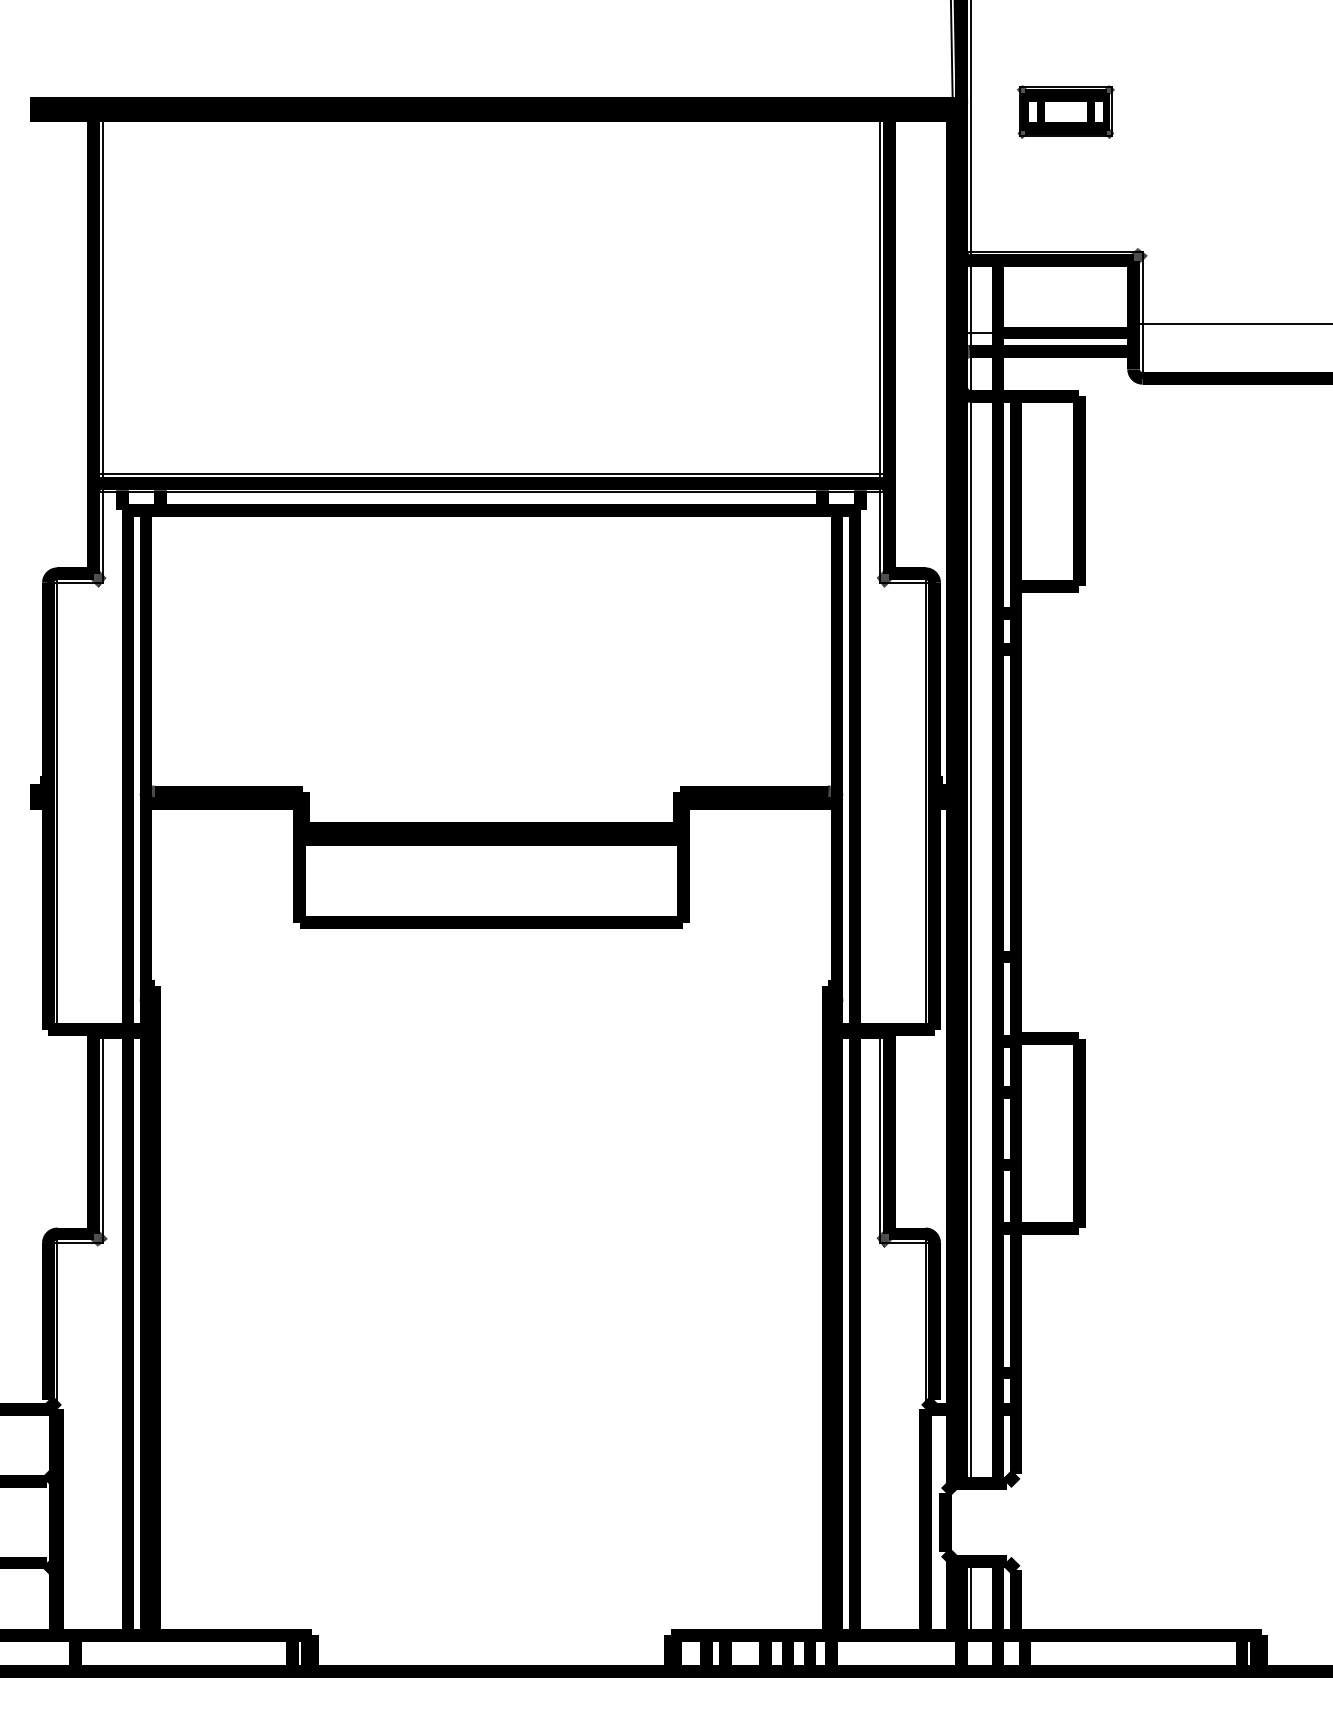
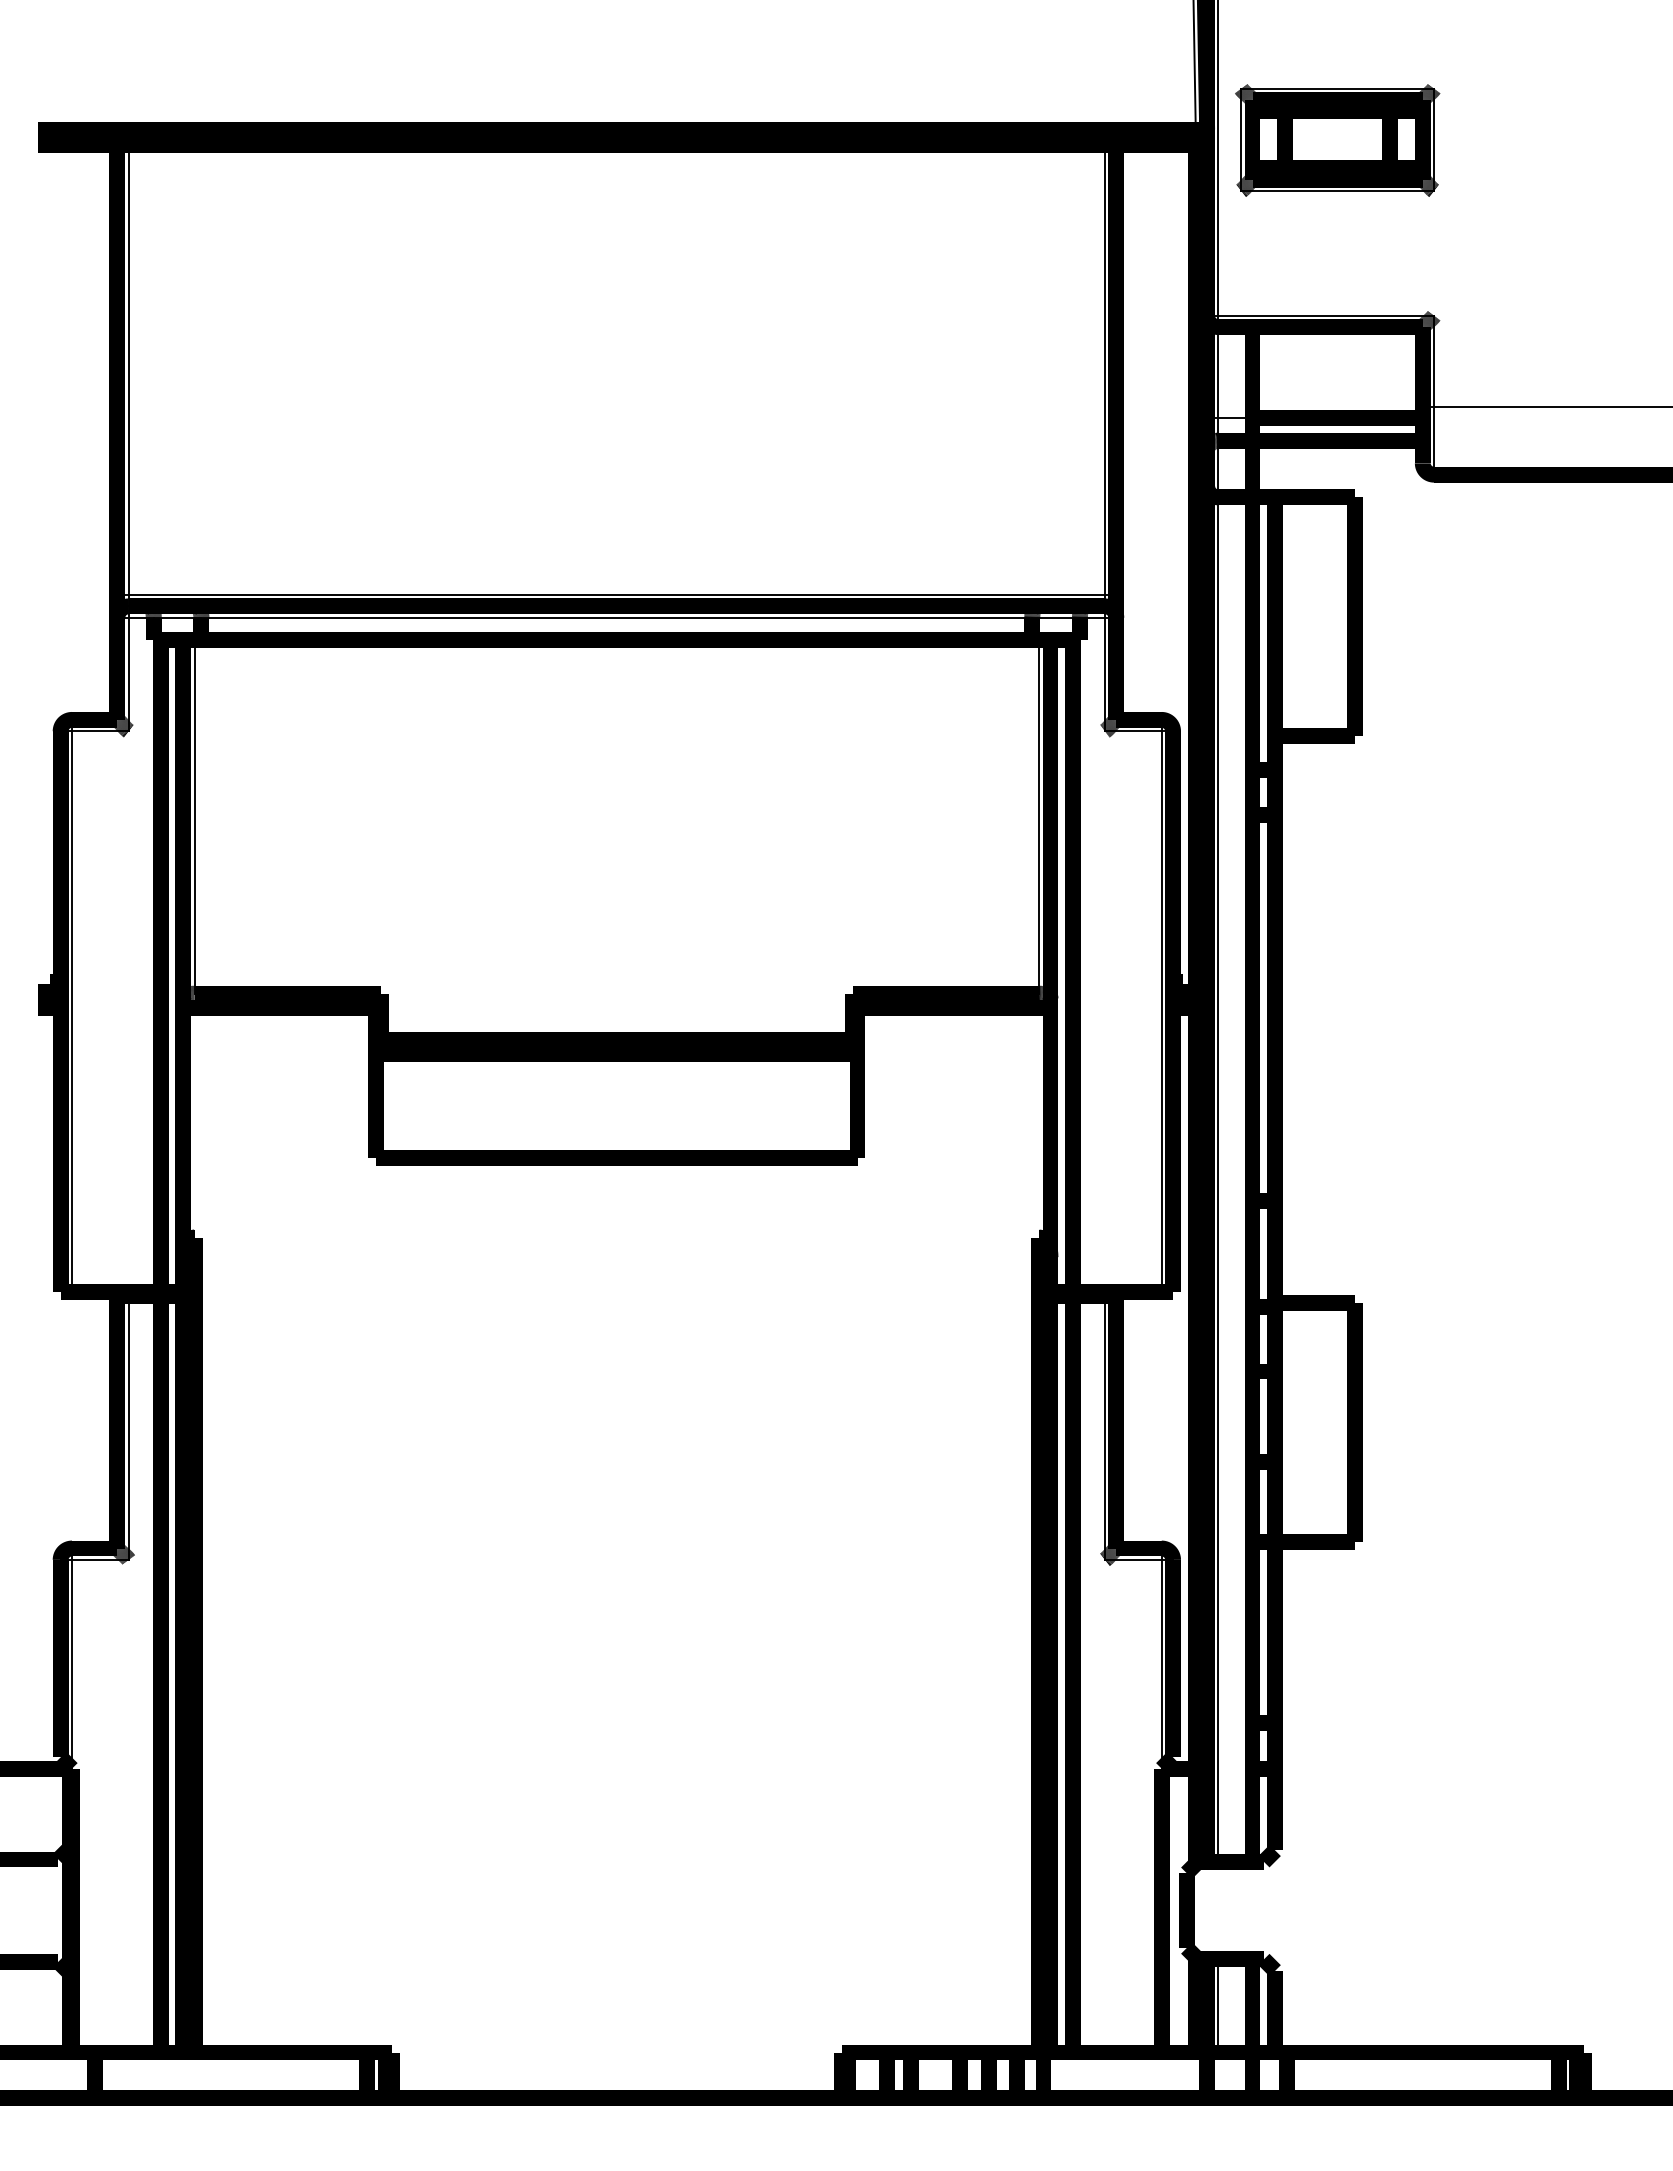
part: (1065, 112) -> (1337, 140), size x1.67
line: (155, 650) -> (194, 816), added
line: (828, 650) -> (1039, 816), added

